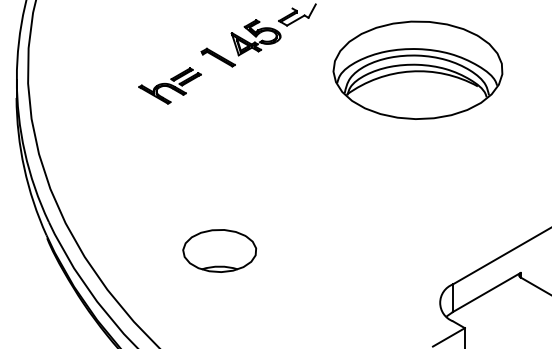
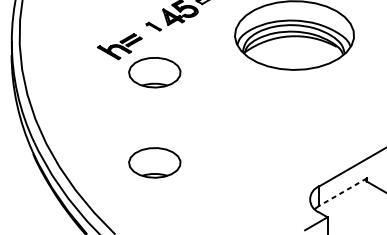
part: (217, 57) -> (153, 26), size x0.6
part: (219, 122) -> (154, 72), added
line: (486, 292) -> (342, 192), solid -> dashed

